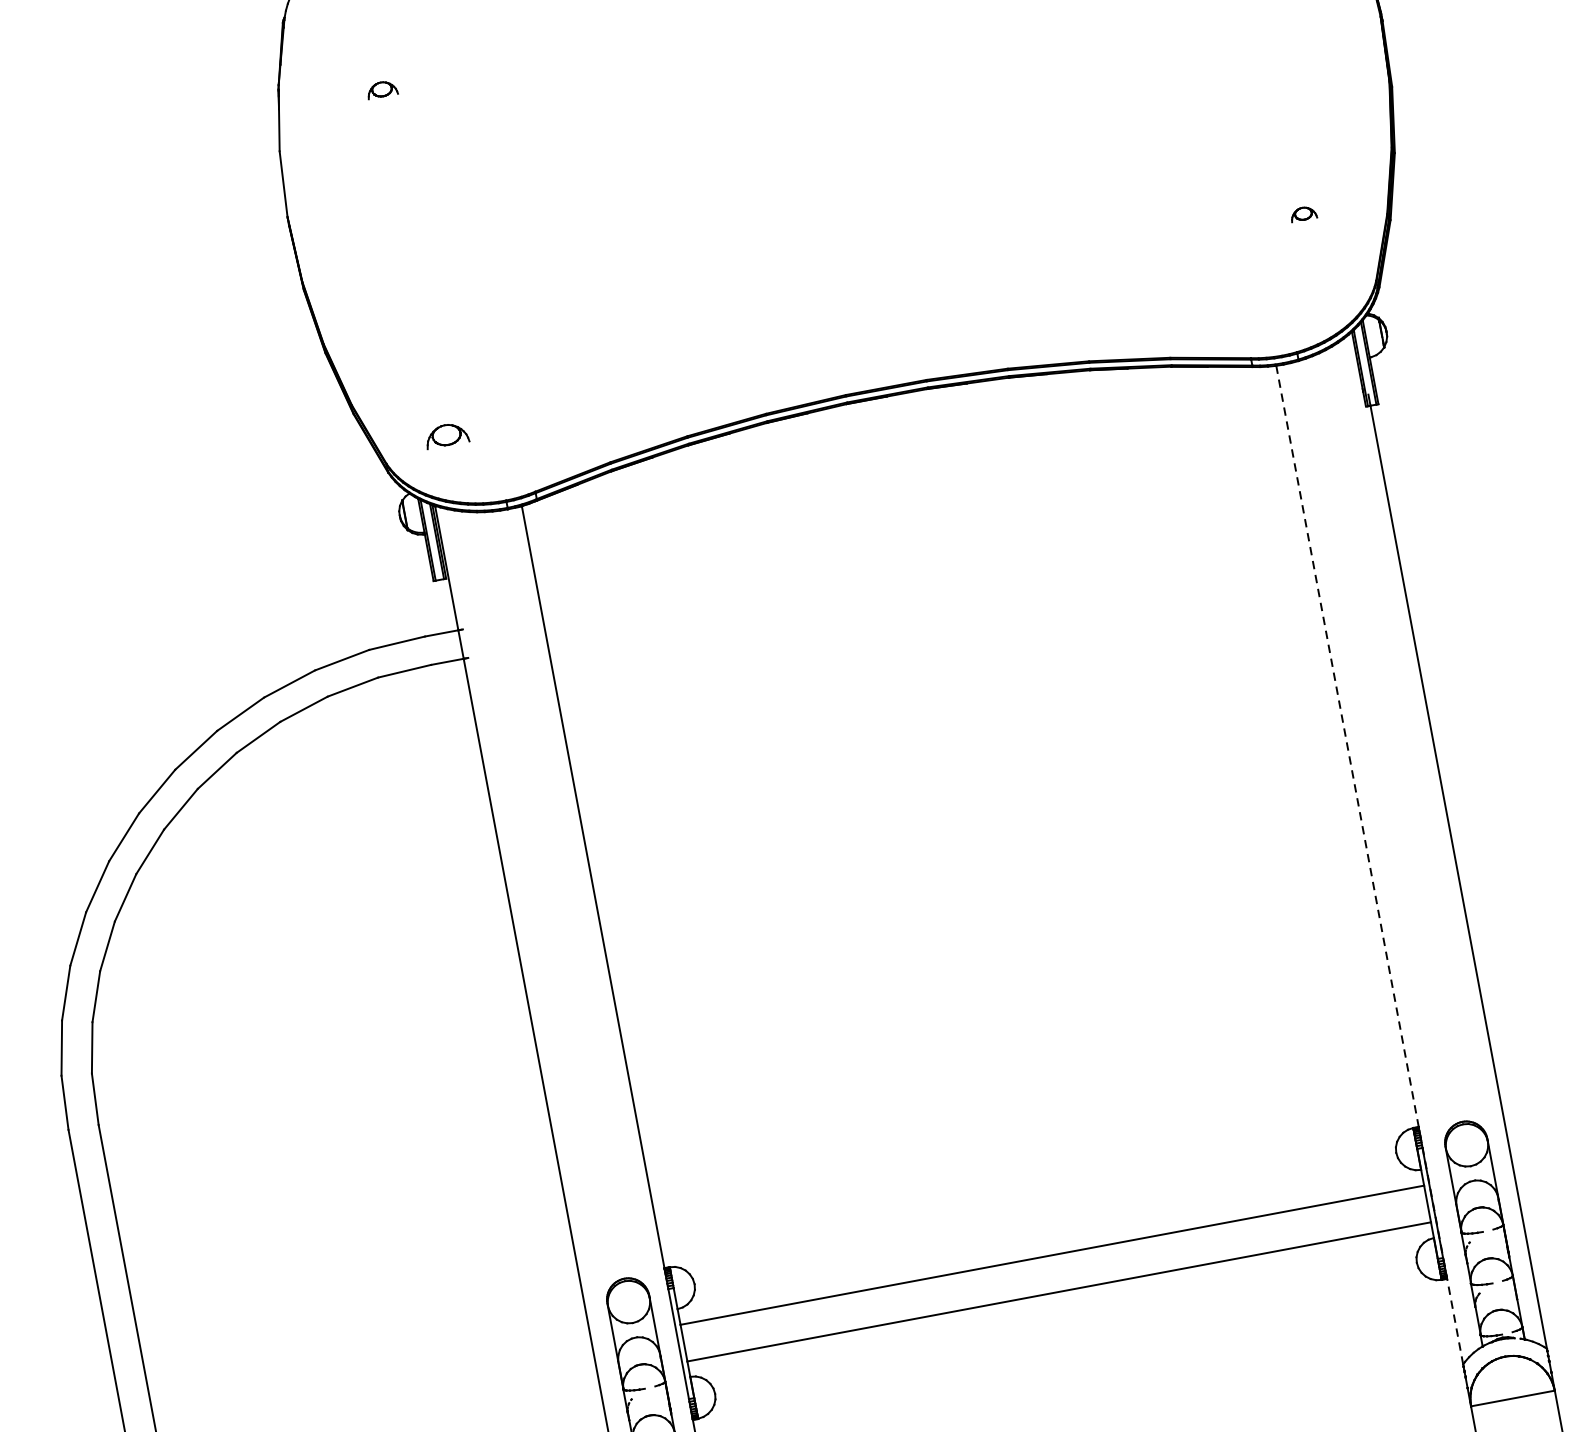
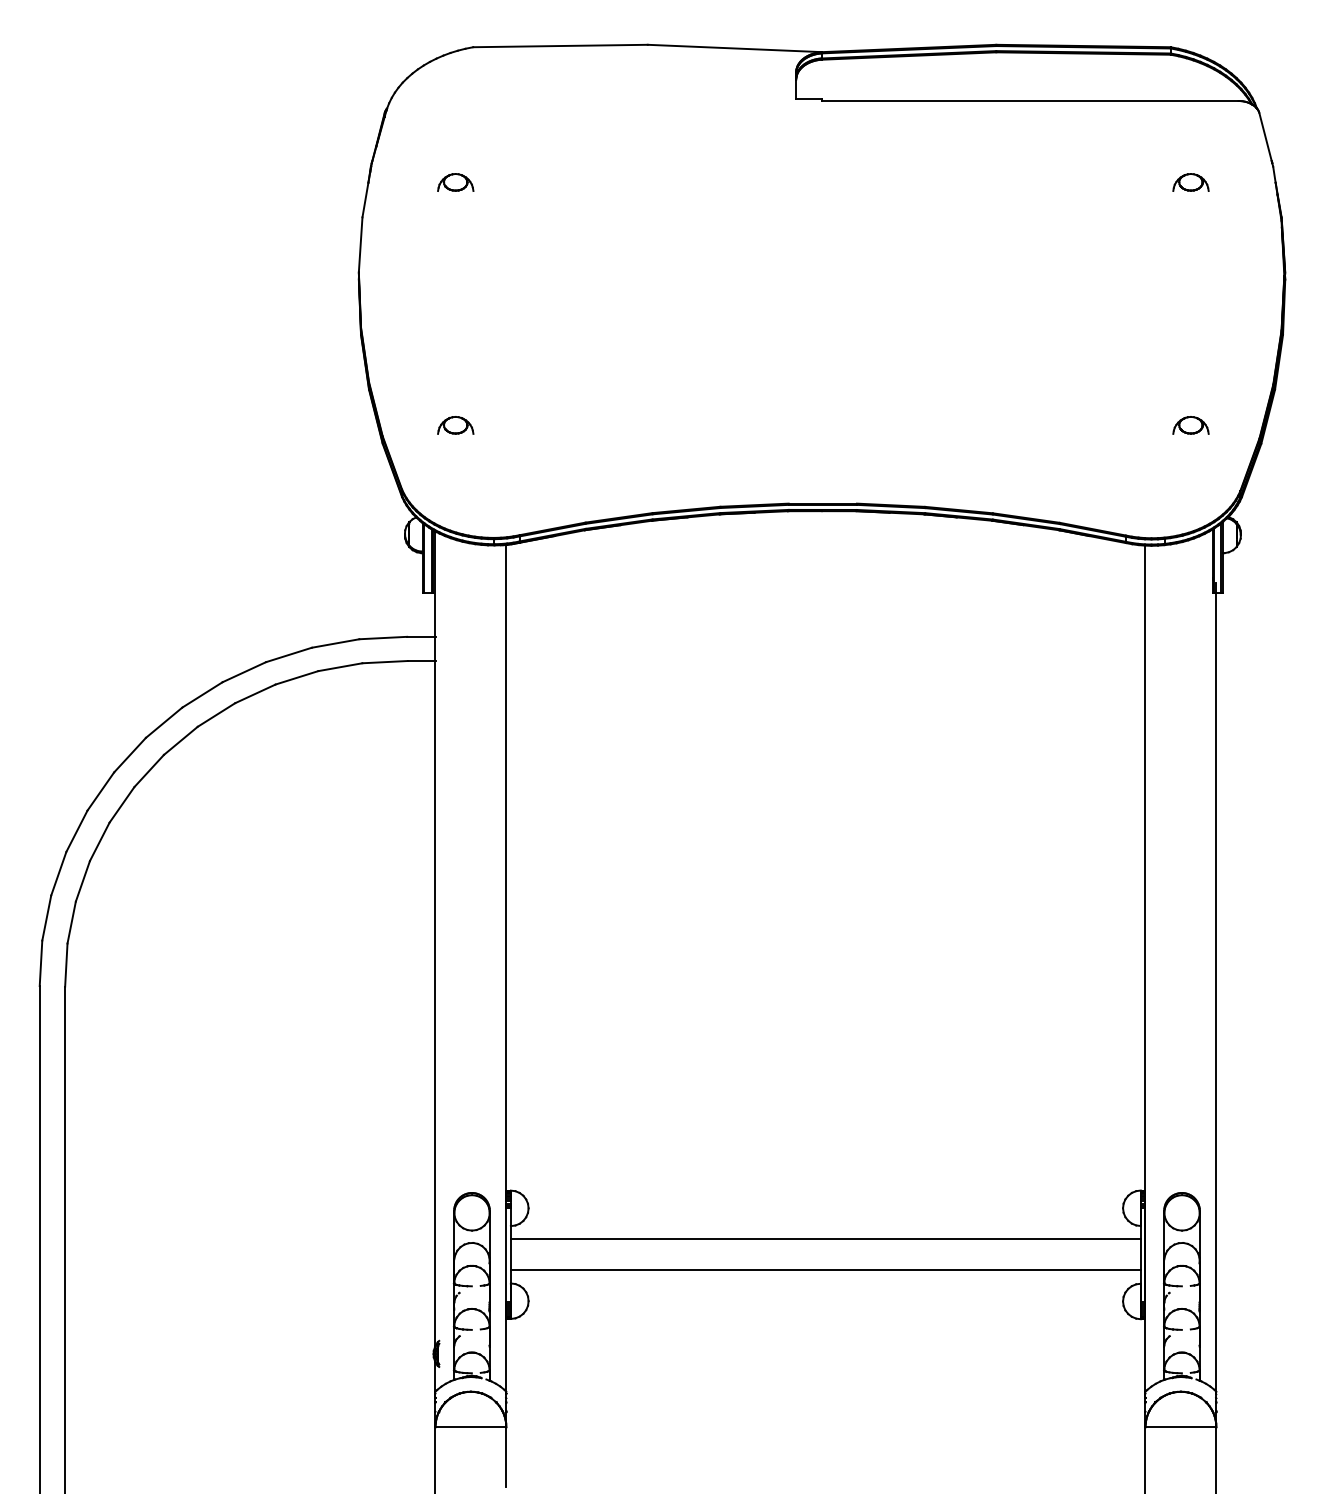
part: (381, 89) -> (455, 182), size x1.43
part: (1302, 214) -> (1190, 425), size x1.67
part: (446, 435) -> (455, 425), moved
line: (1369, 864) -> (1145, 968), dashed -> solid

